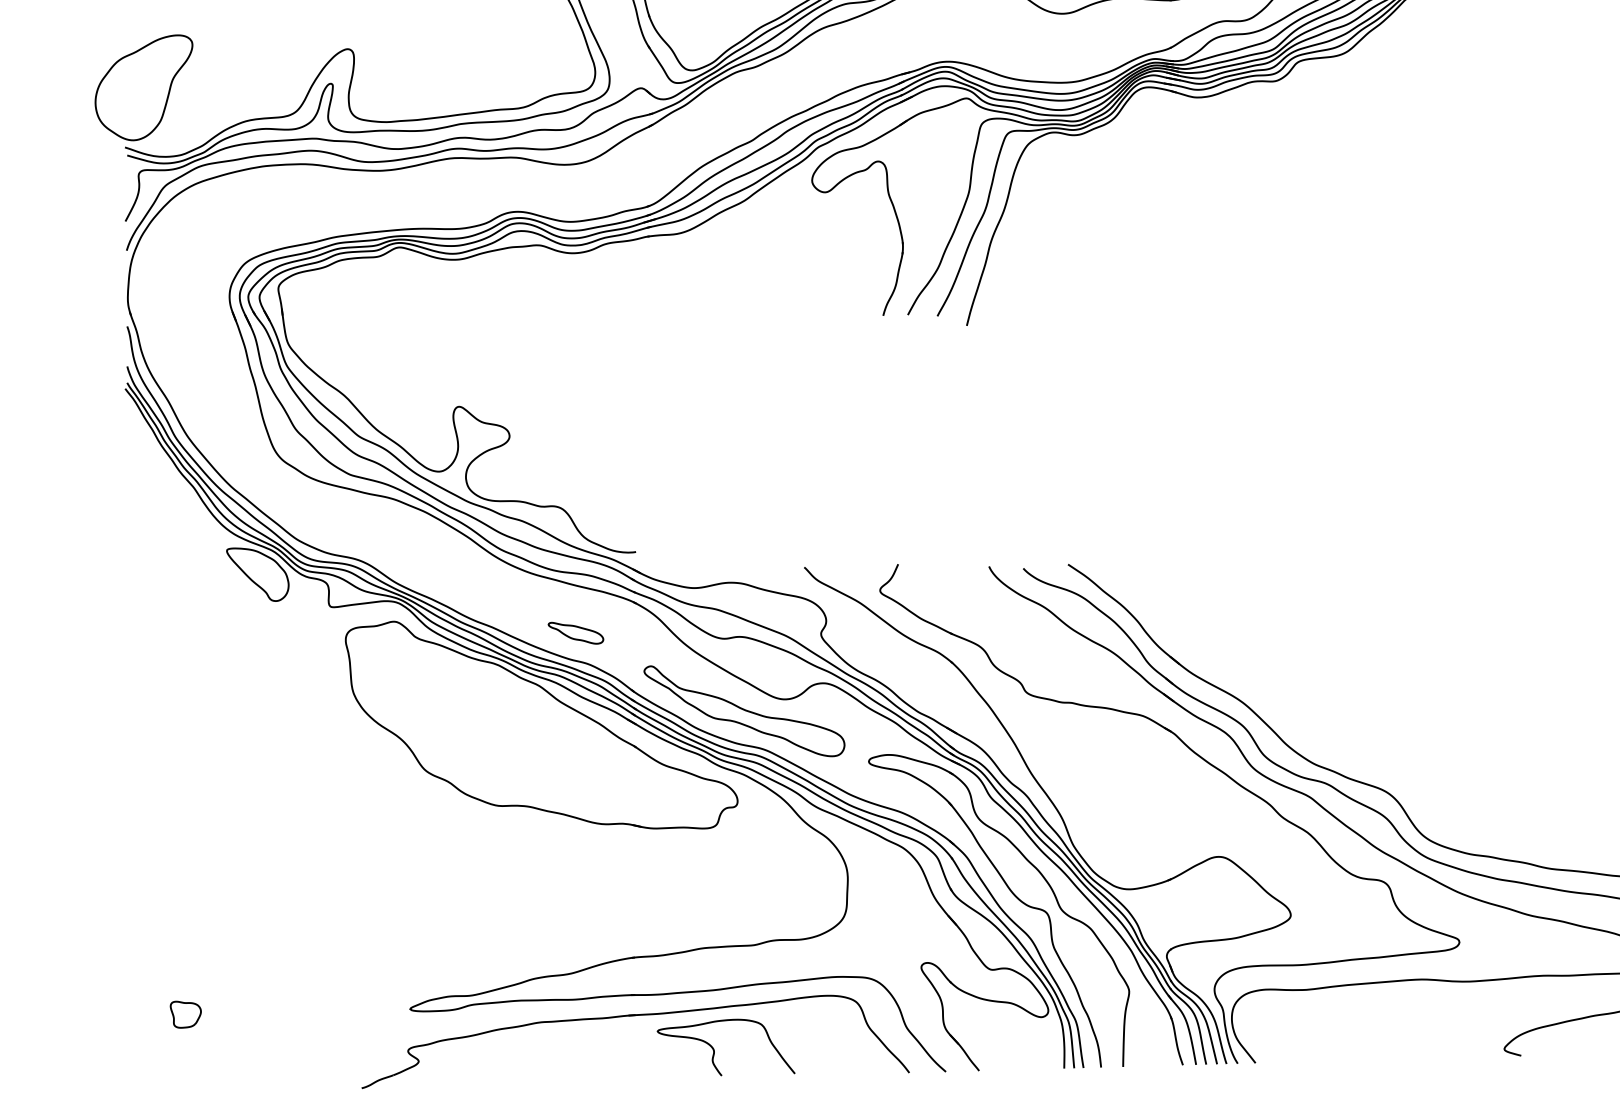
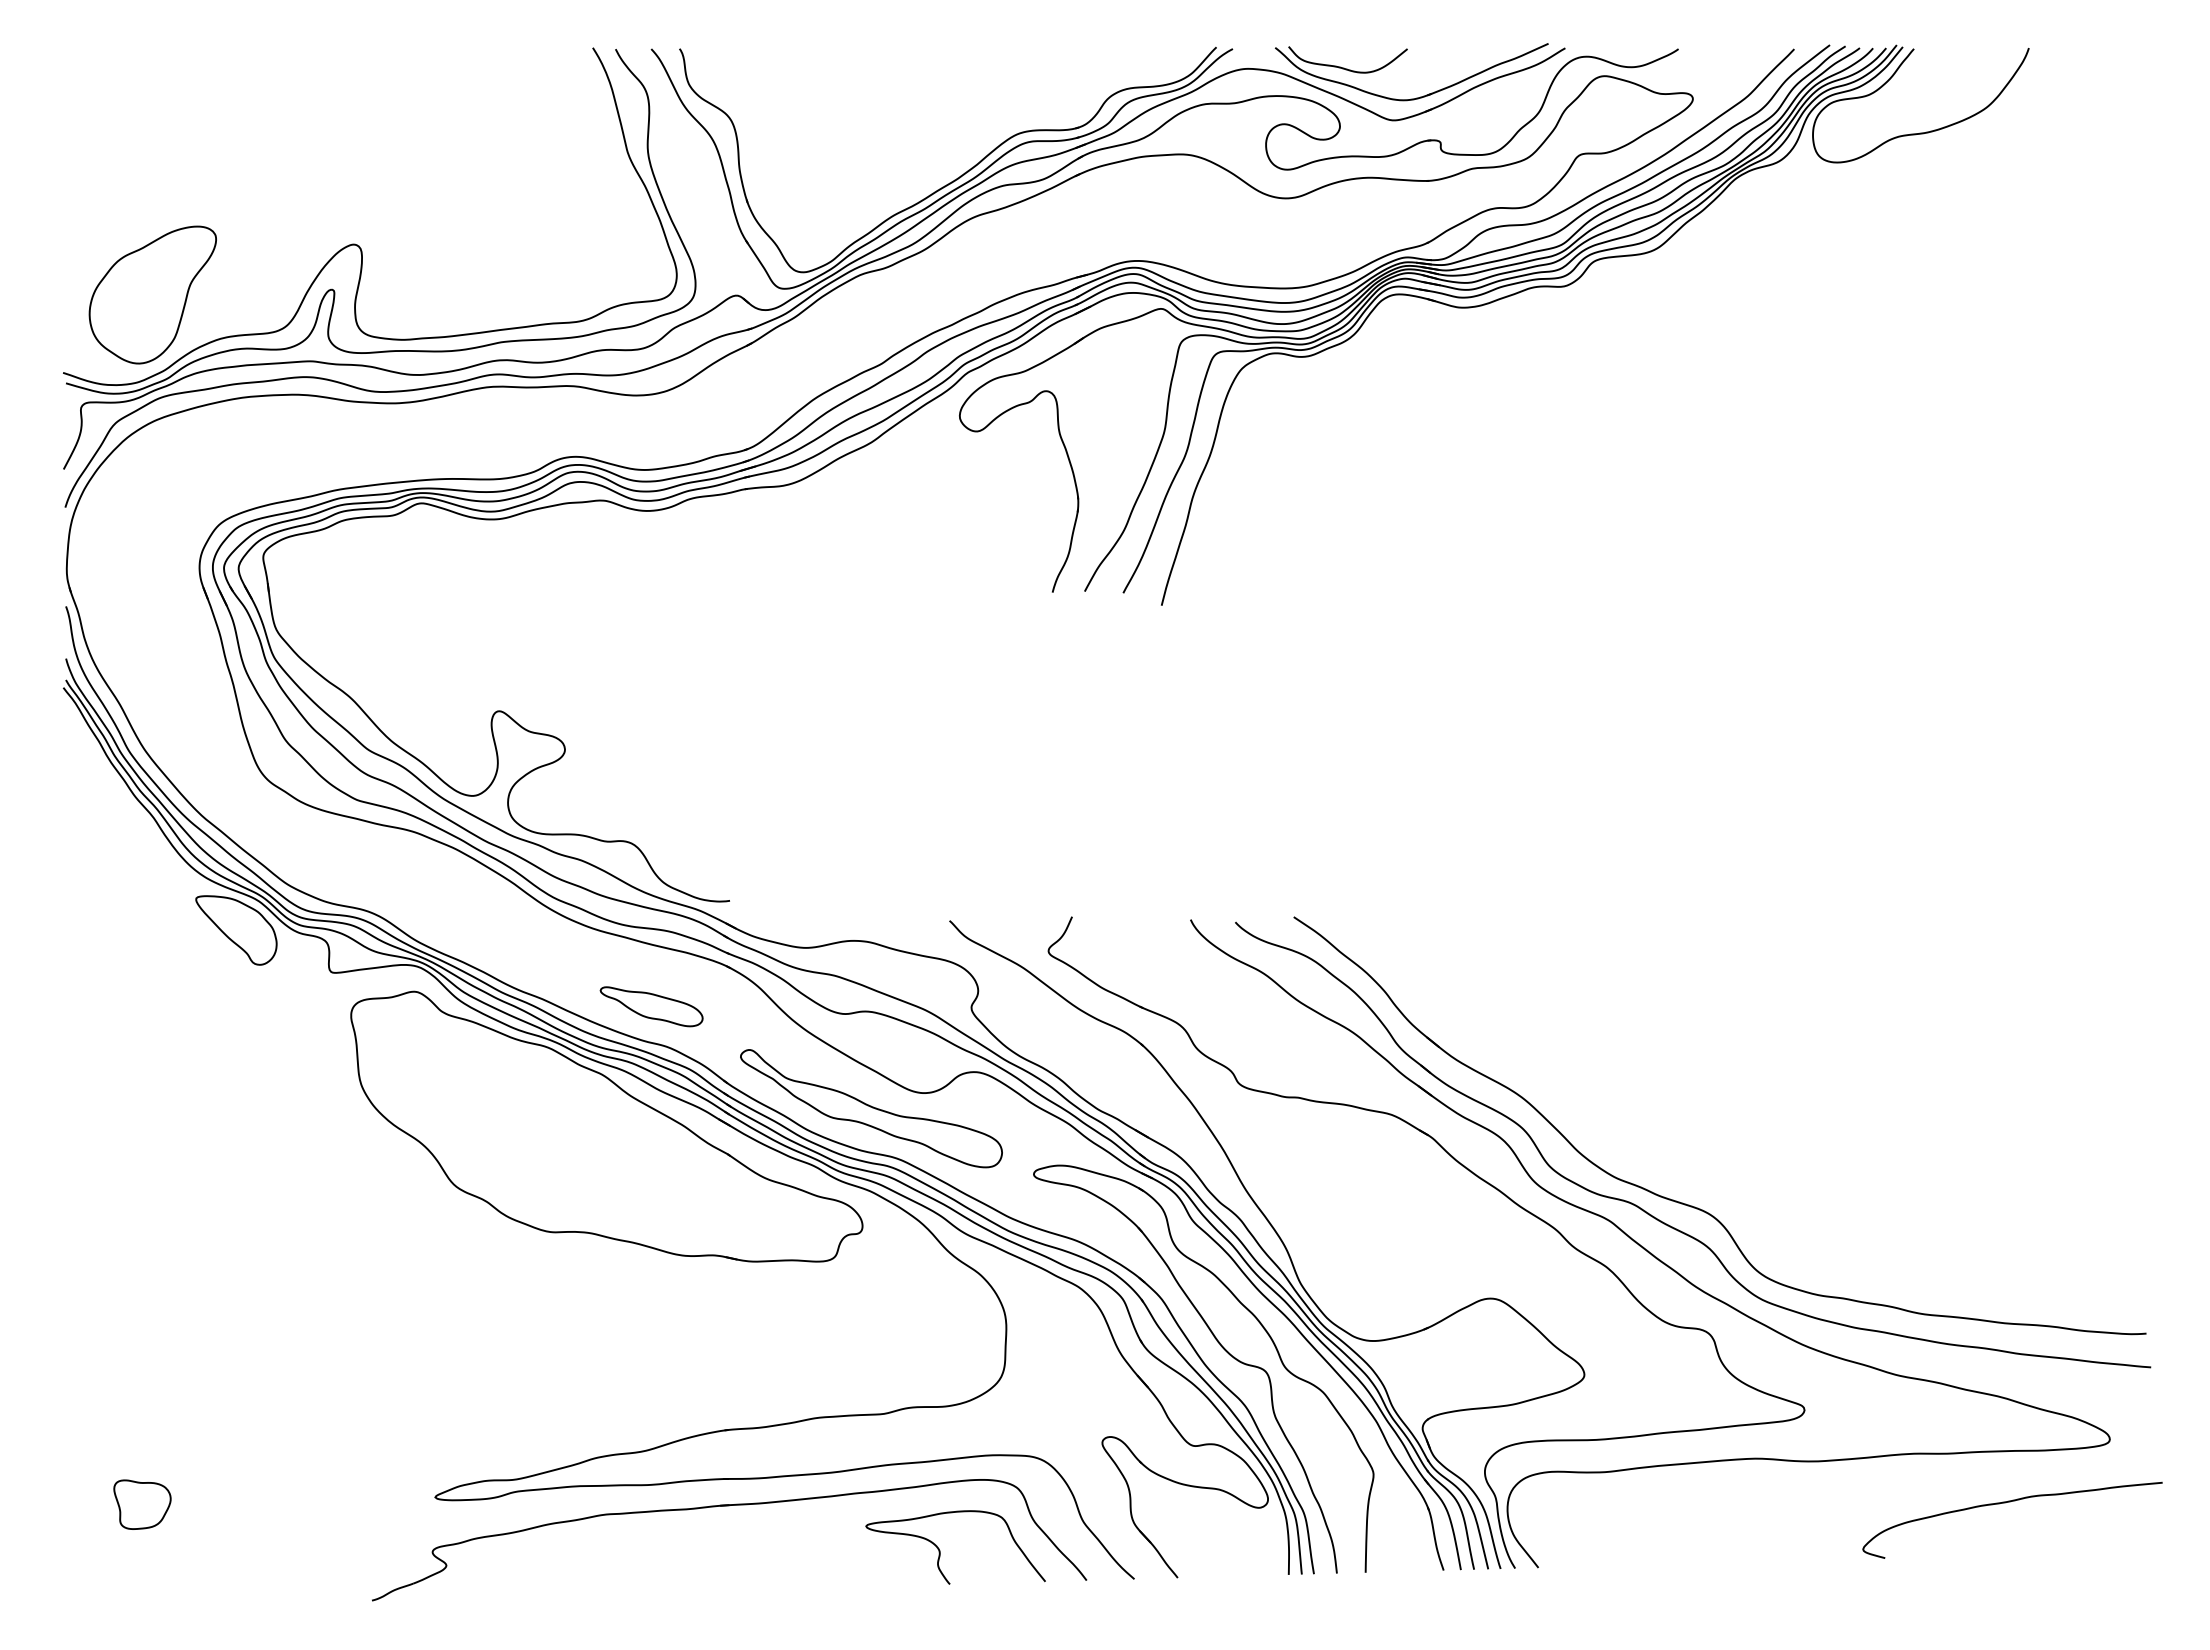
part: (143, 87) -> (152, 294), moved
part: (575, 633) -> (651, 1006), size x1.43
part: (185, 1014) -> (142, 1504), size x1.43
curve: (714, 1049) -> (940, 1550), moved

